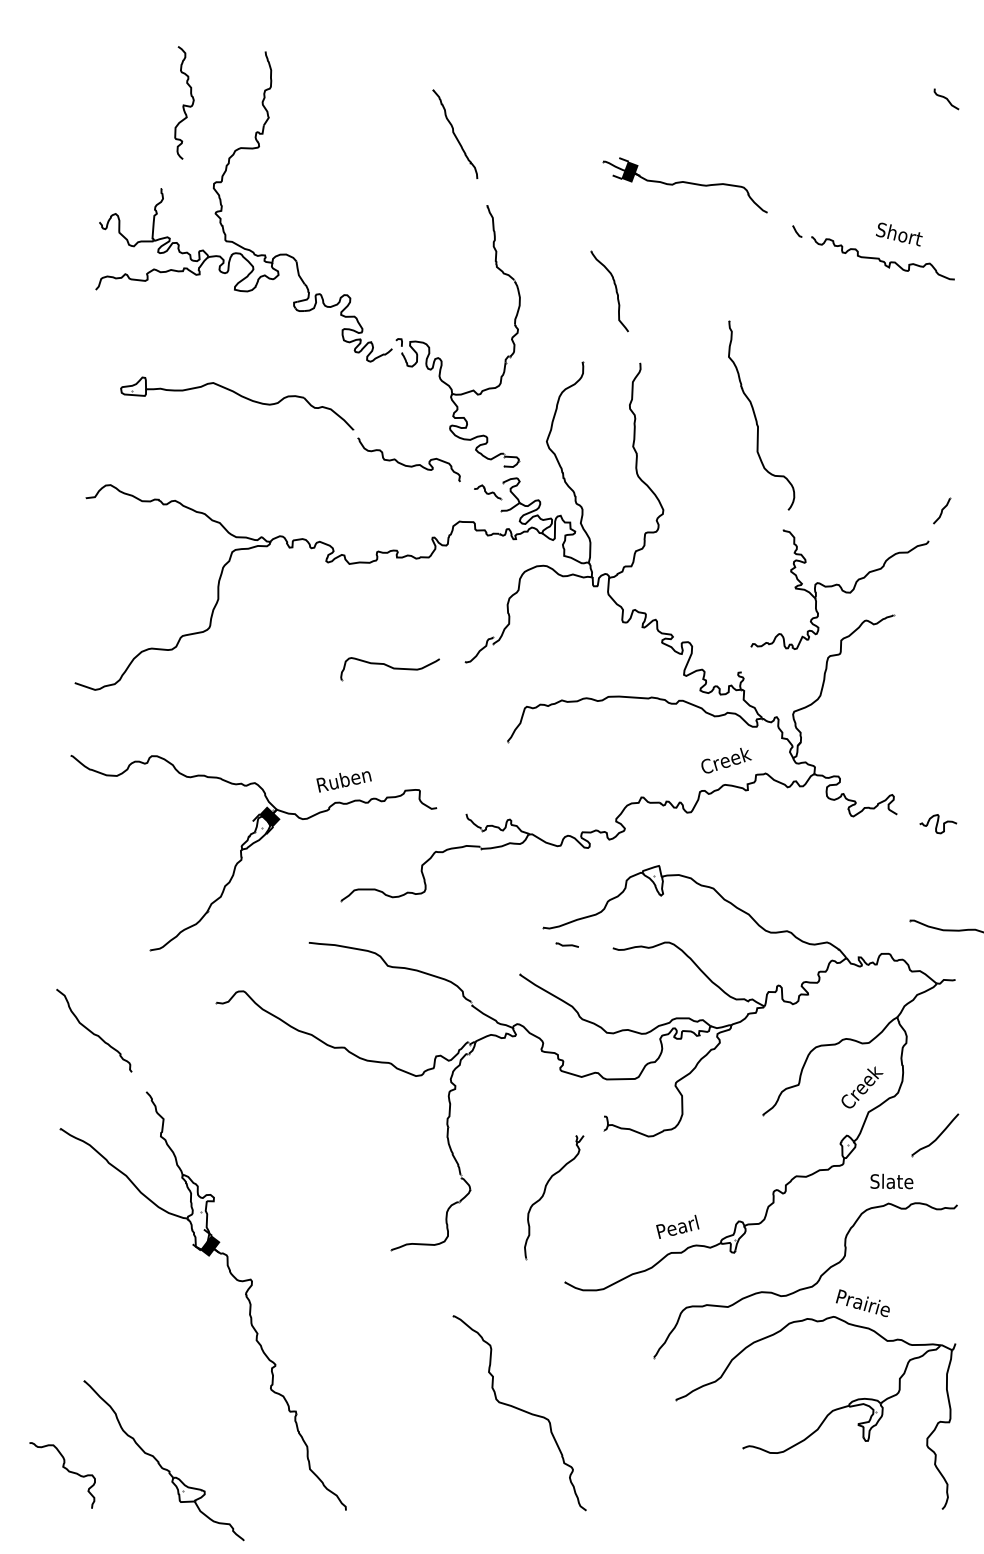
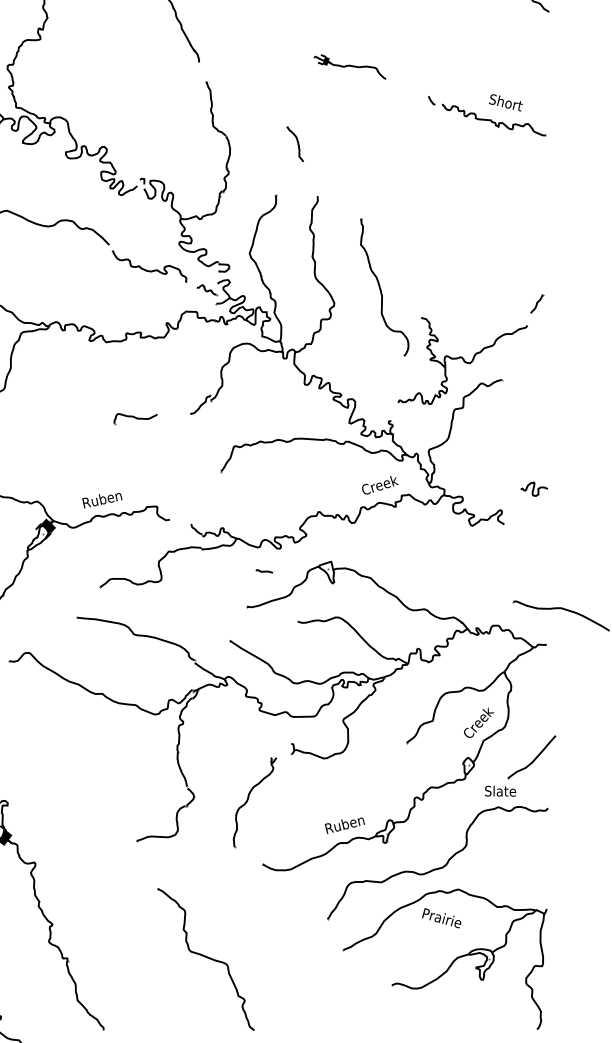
part: (684, 185) -> (349, 67), size x0.6
part: (609, 291) -> (295, 144), size x0.6
part: (761, 415) -> (384, 287), moved
part: (389, 669) -> (135, 418), size x0.6
curve: (938, 823) -> (534, 488), moved
line: (566, 944) -> (263, 570), moved
part: (935, 1135) -> (532, 757), size x1.4
text: (677, 1227) -> (344, 824), Pearl -> Ruben
text: (862, 1302) -> (441, 917), moved
part: (519, 1413) -> (205, 959), moved

